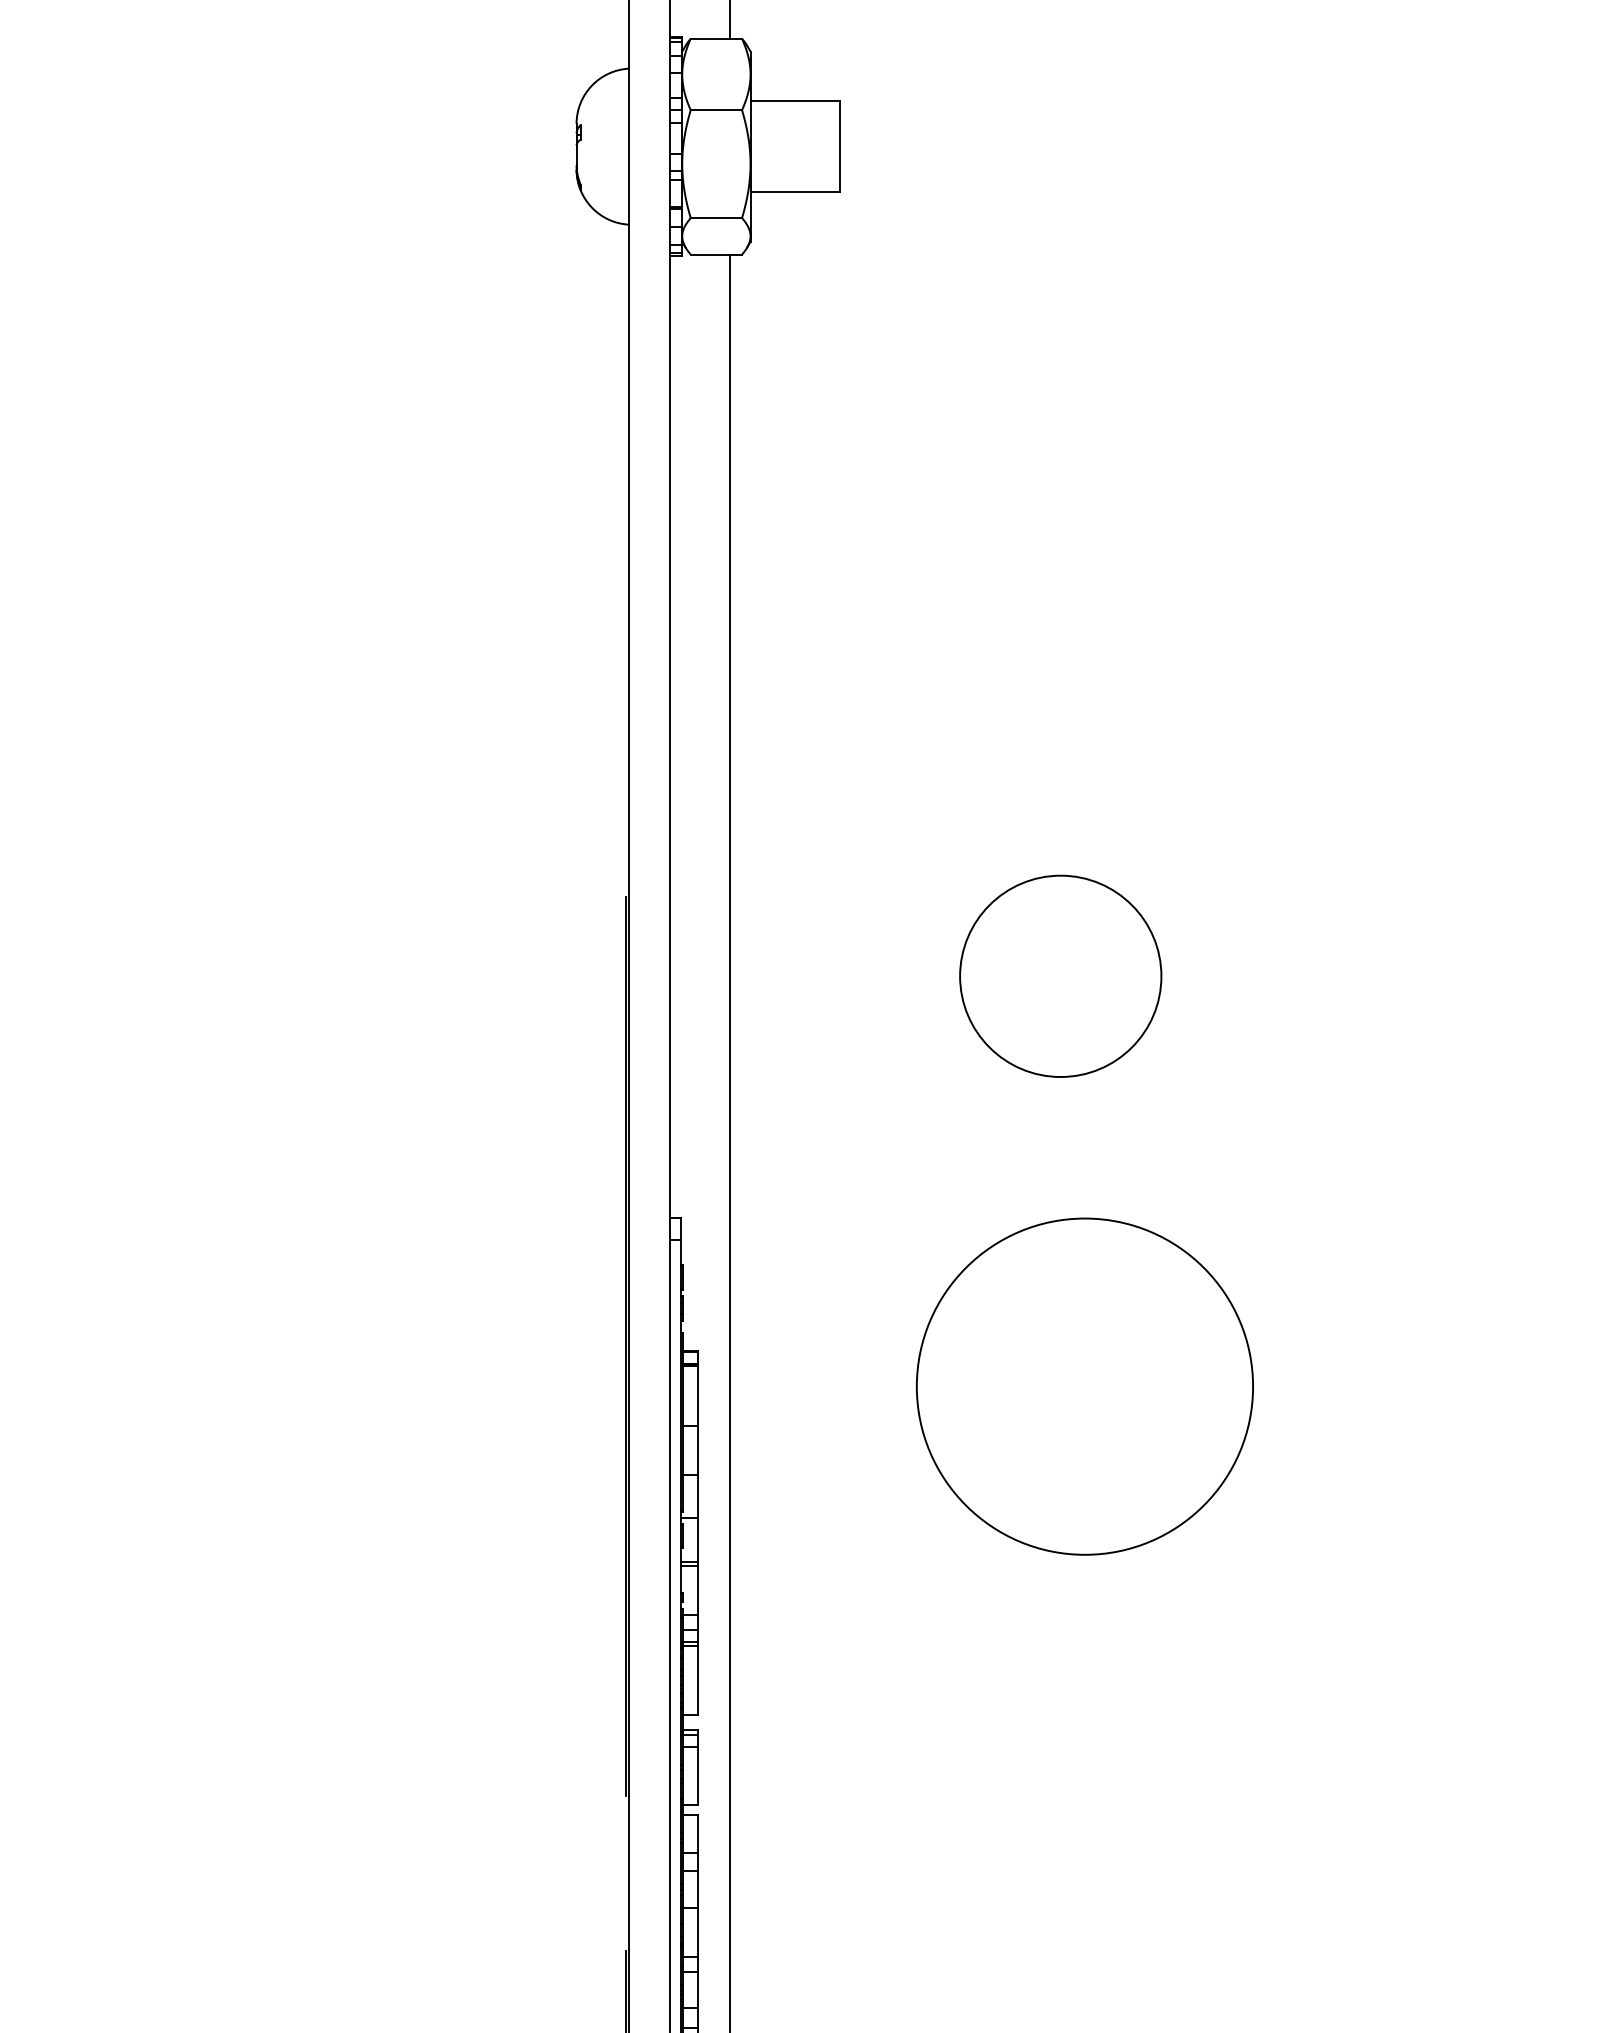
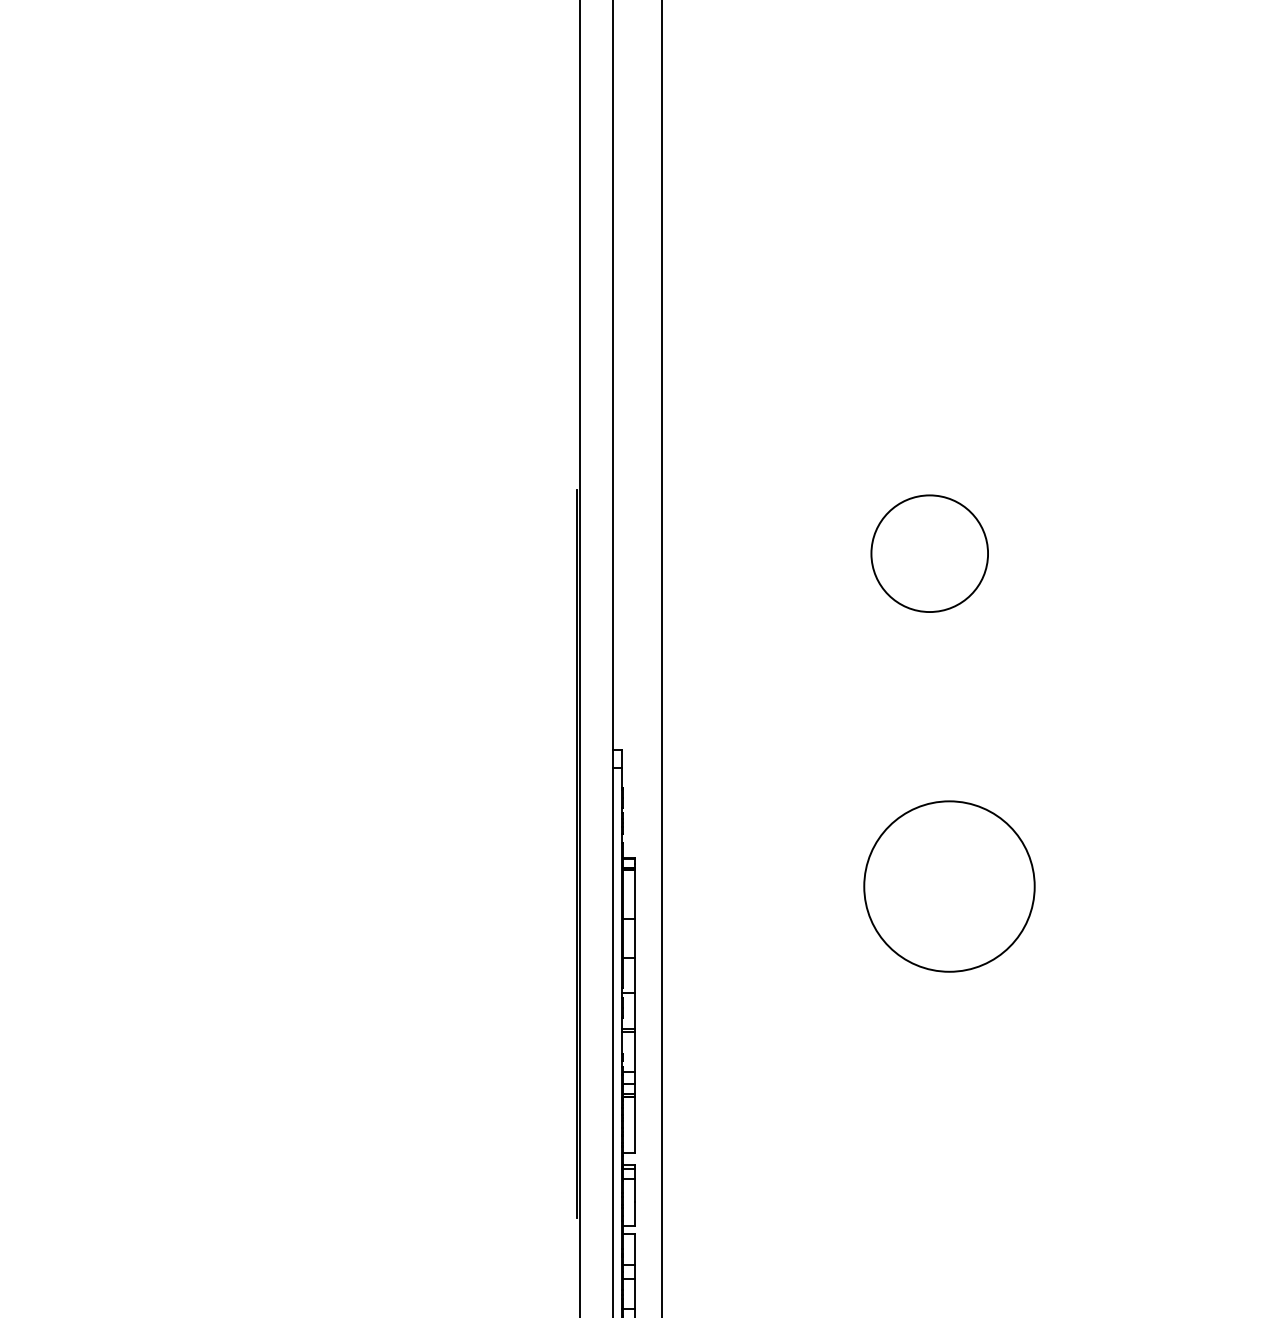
circle: (1060, 975) -> (929, 553), size x0.71
circle: (1085, 1386) -> (949, 886), size x0.62

